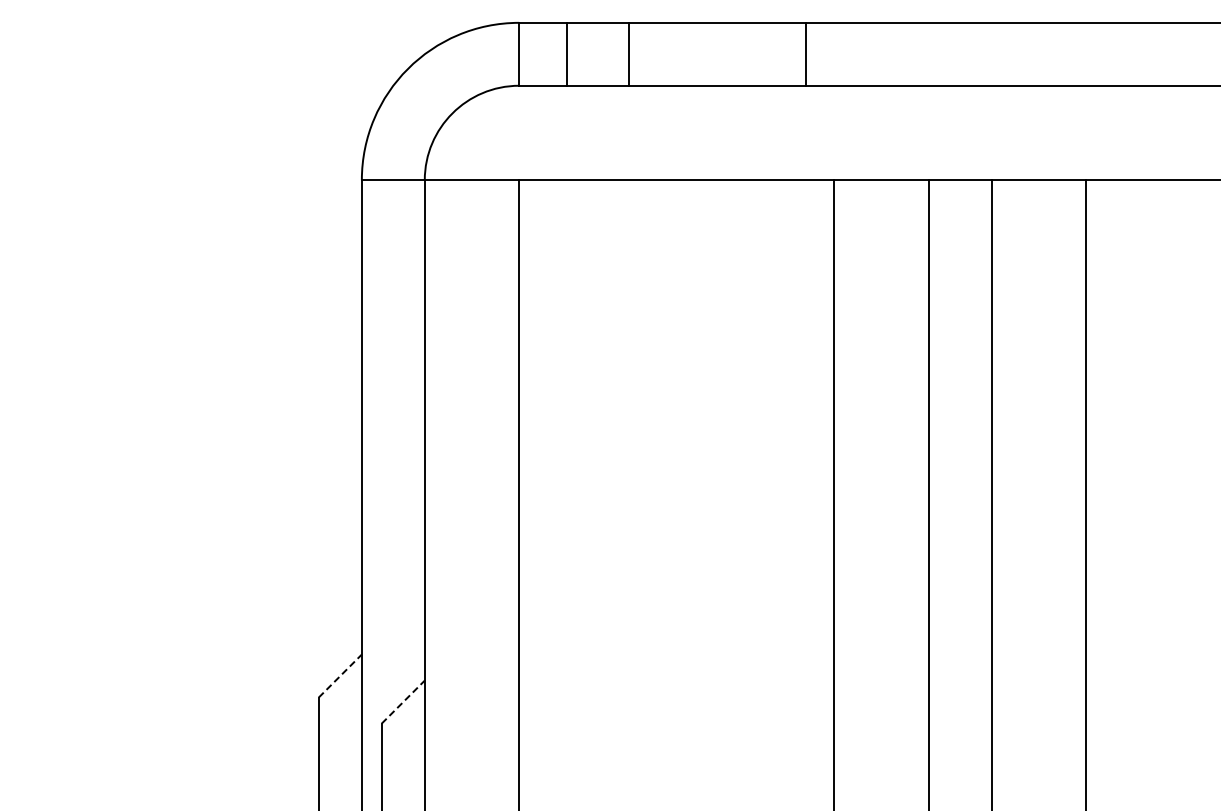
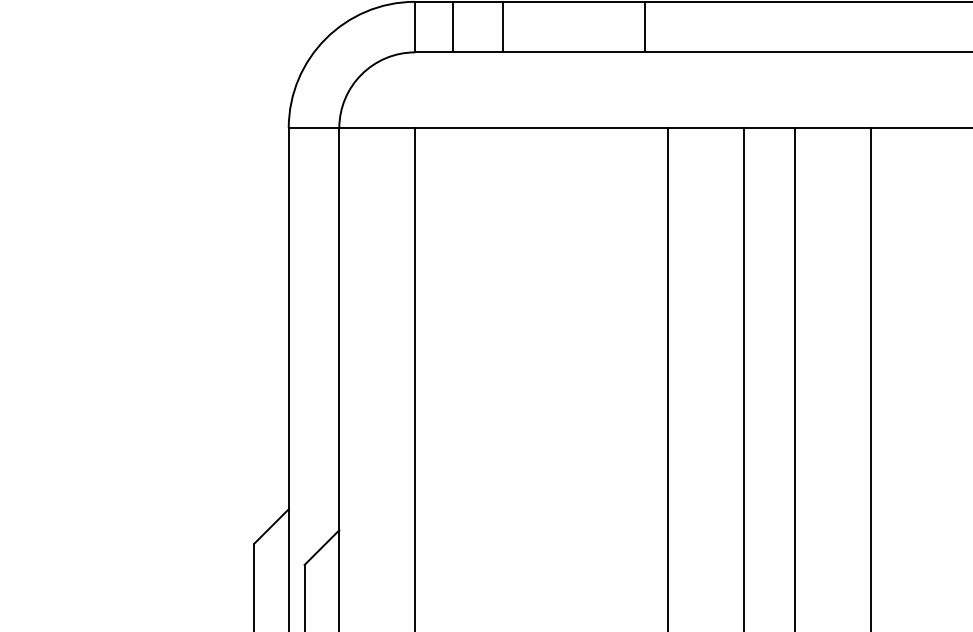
line: (340, 675) -> (271, 526), dashed -> solid
line: (403, 701) -> (322, 547), dashed -> solid

